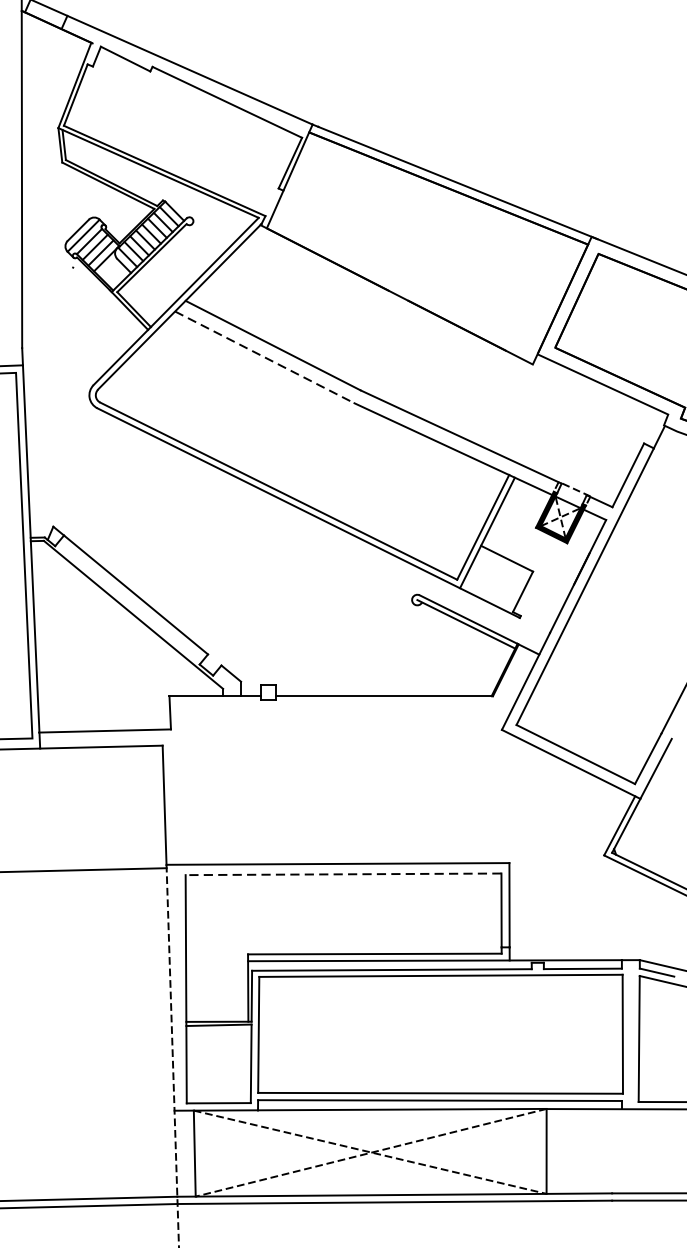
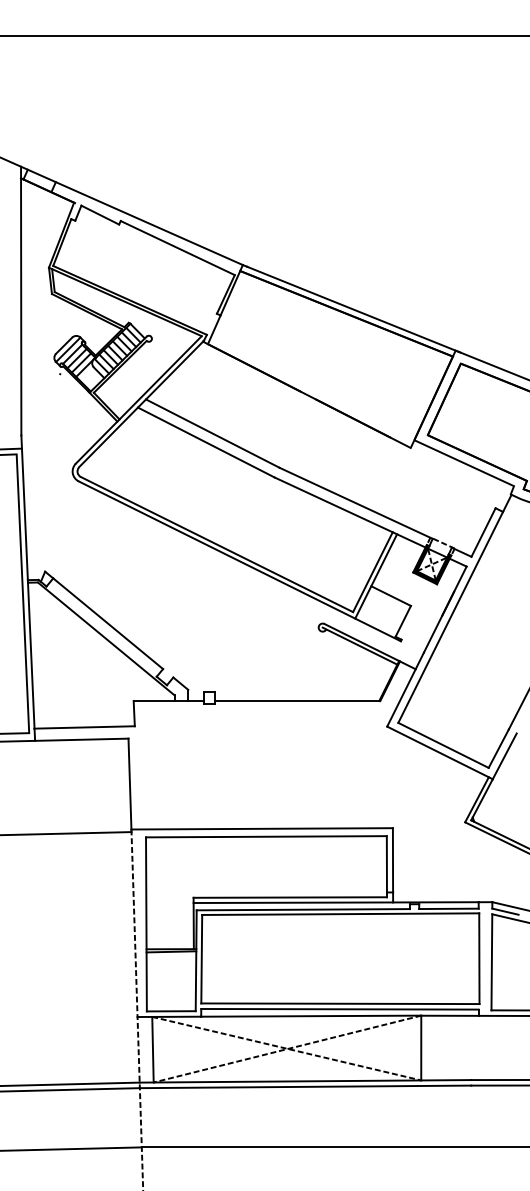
line: (264, 357) -> (206, 442), dashed -> solid
line: (342, 873) -> (265, 836), dashed -> solid

